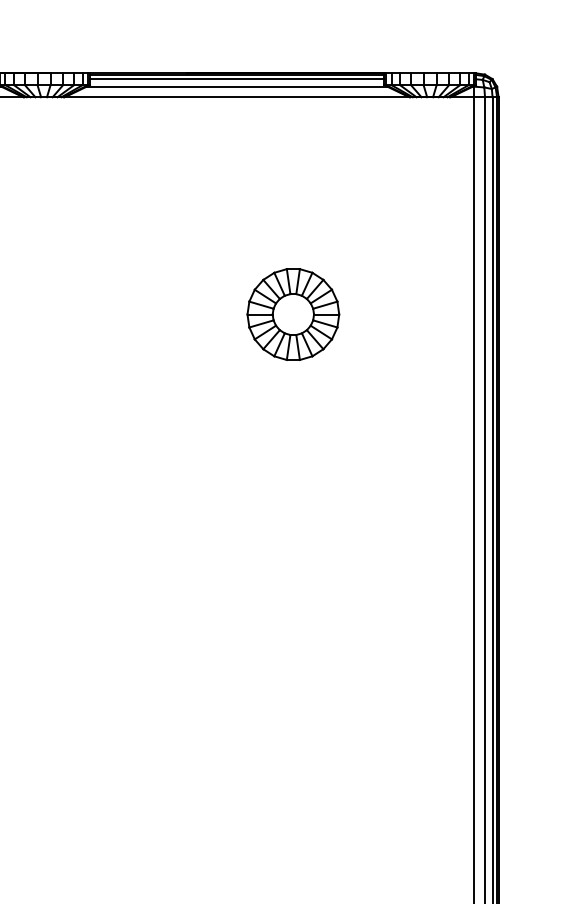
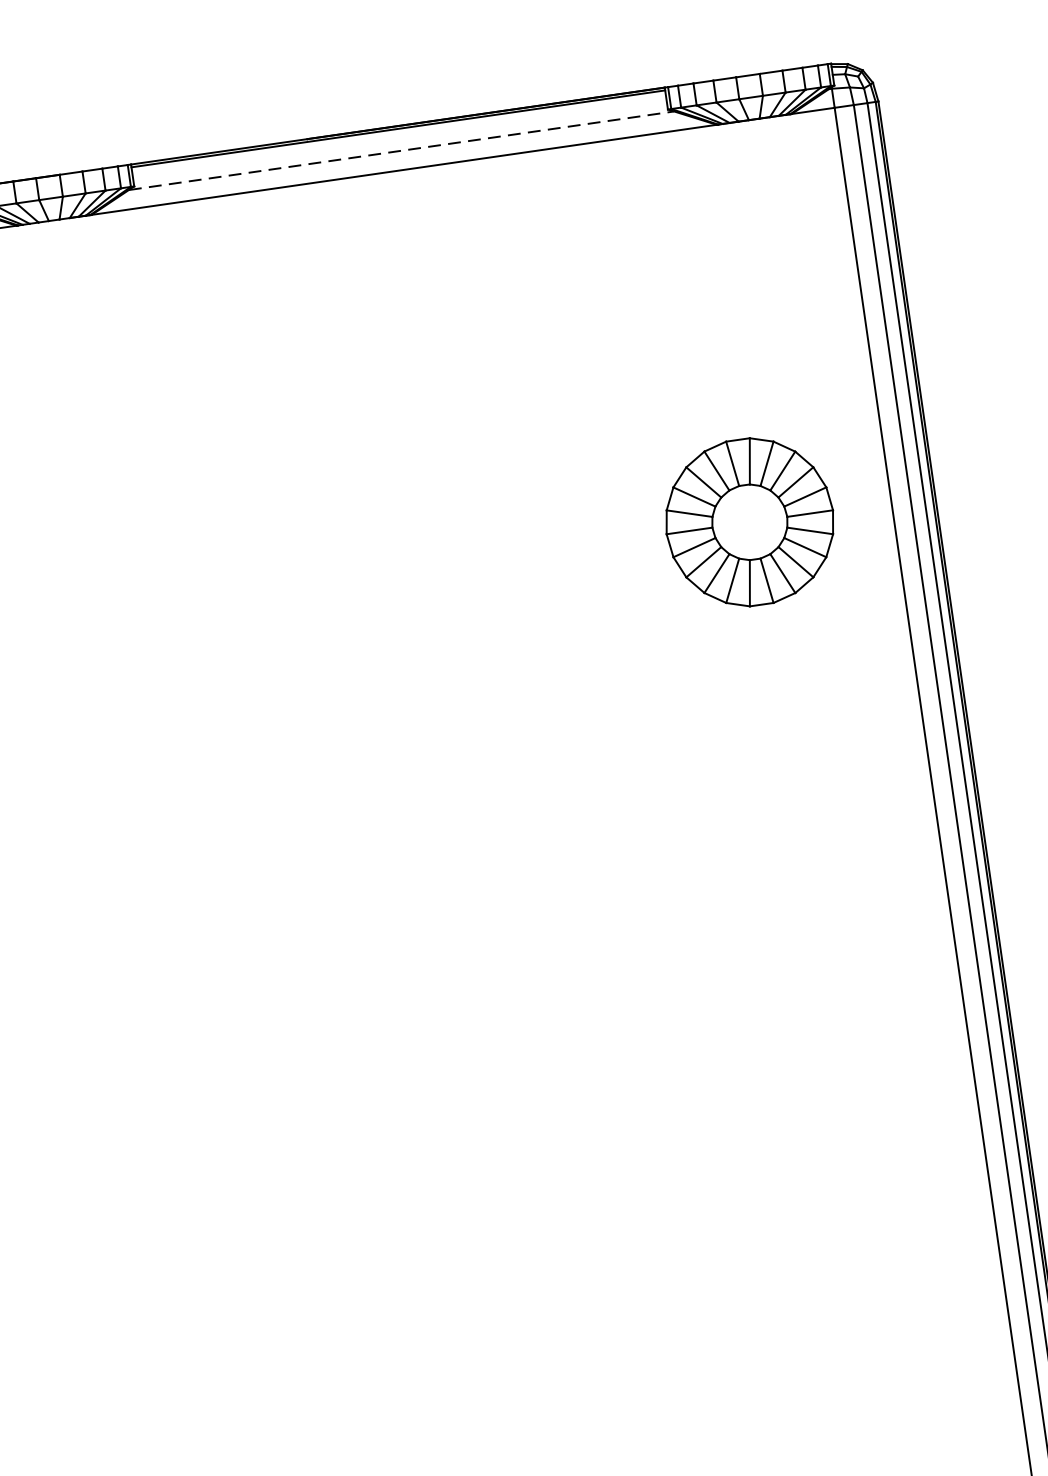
line: (236, 79) -> (398, 137), removed
line: (237, 86) -> (402, 150), solid -> dashed
part: (293, 314) -> (750, 522), moved

